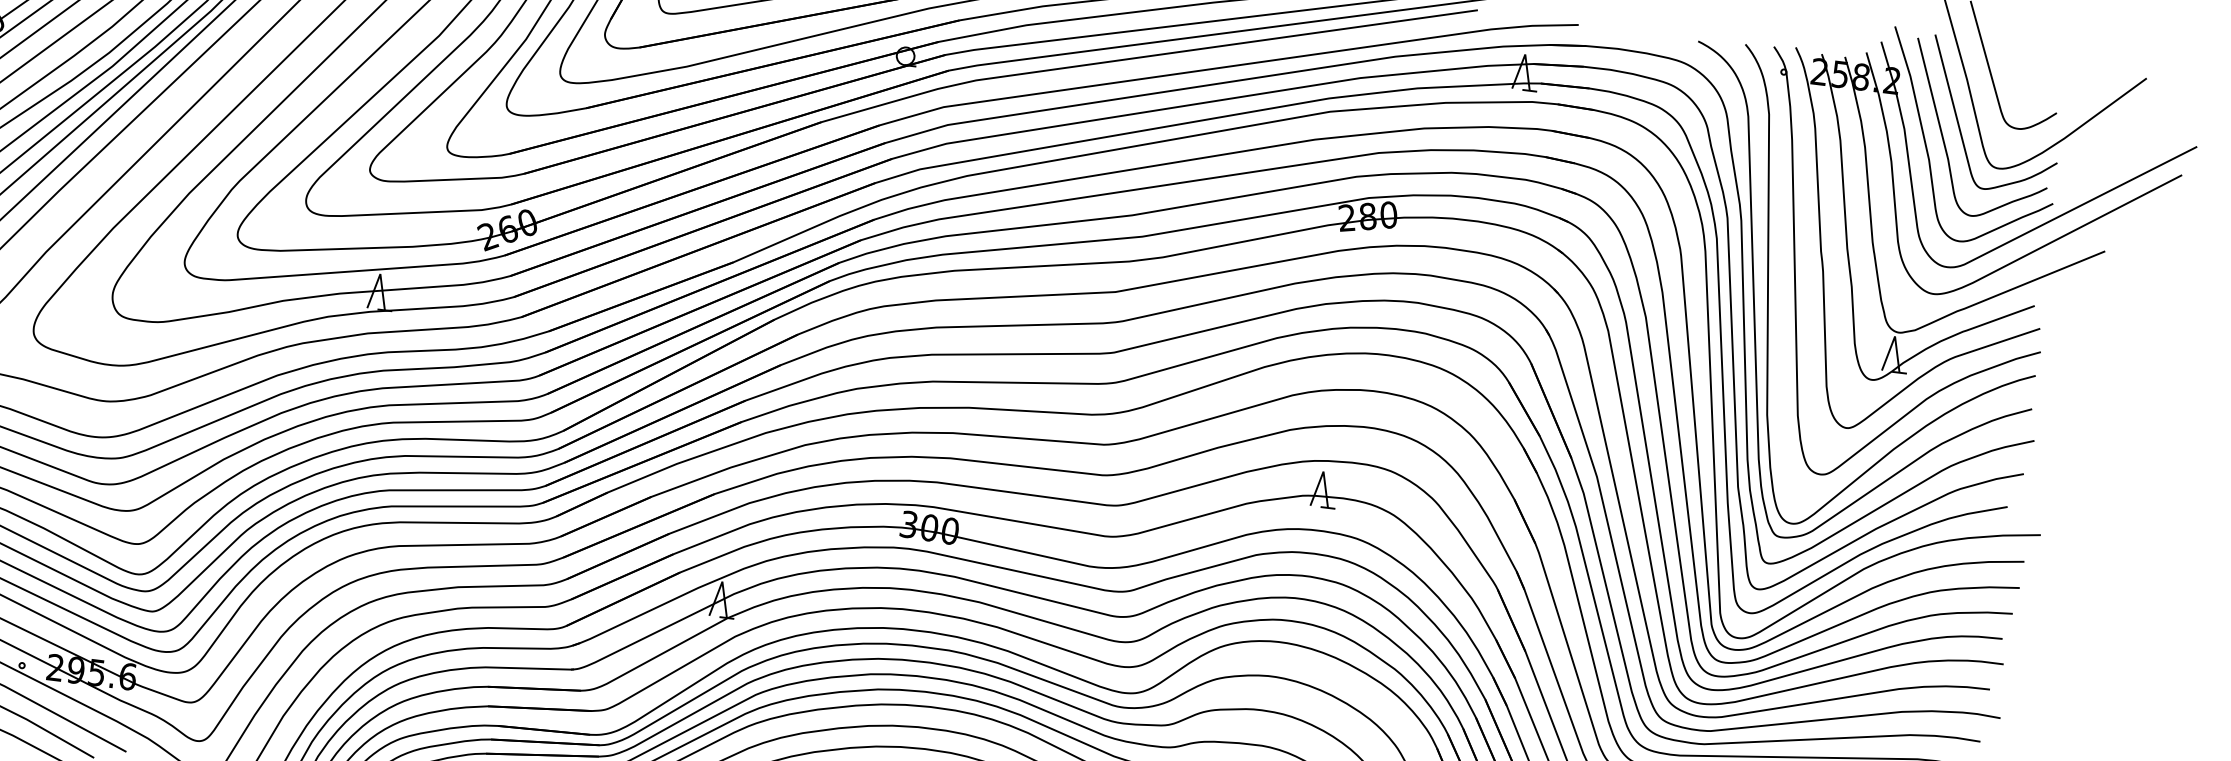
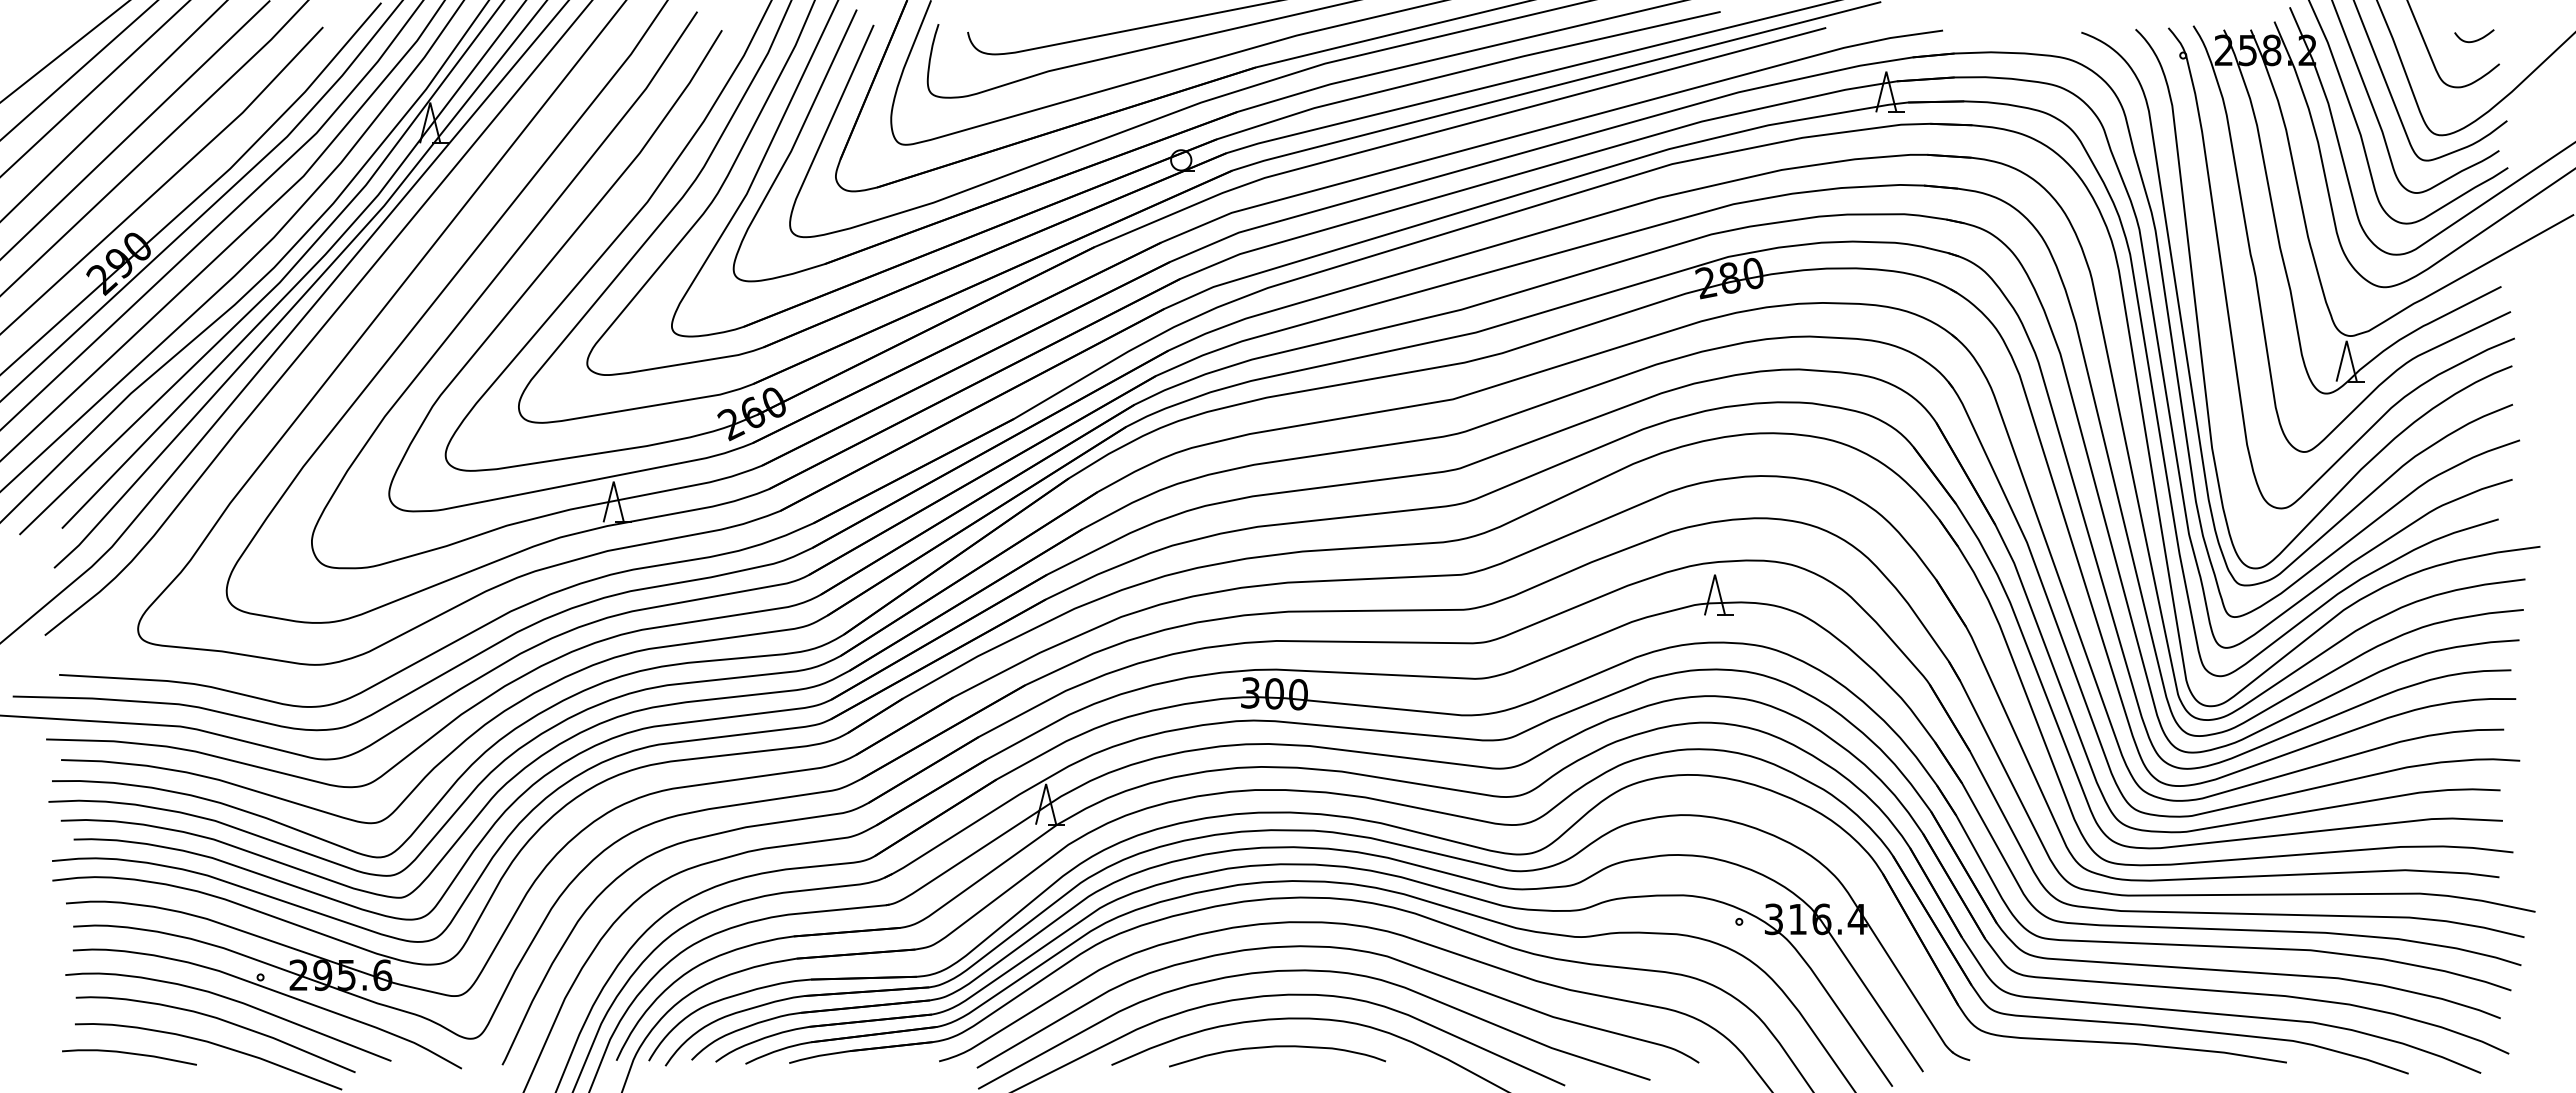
curve: (2039, 89) -> (2476, 39), added

